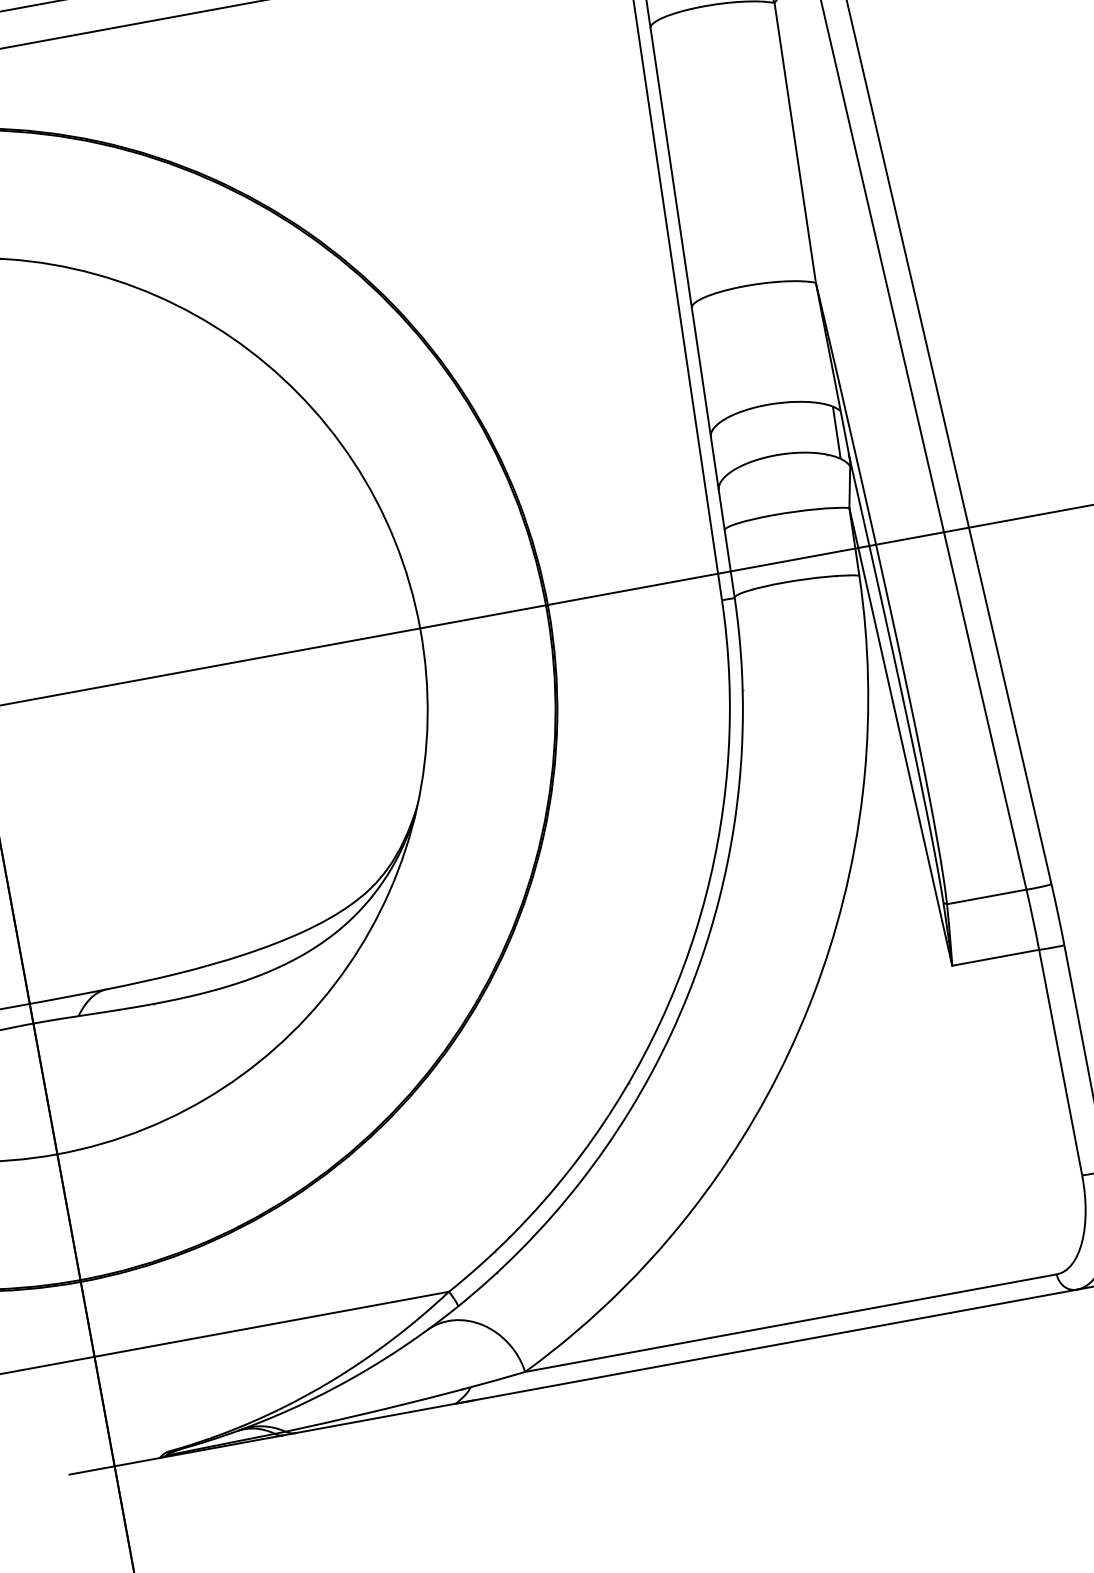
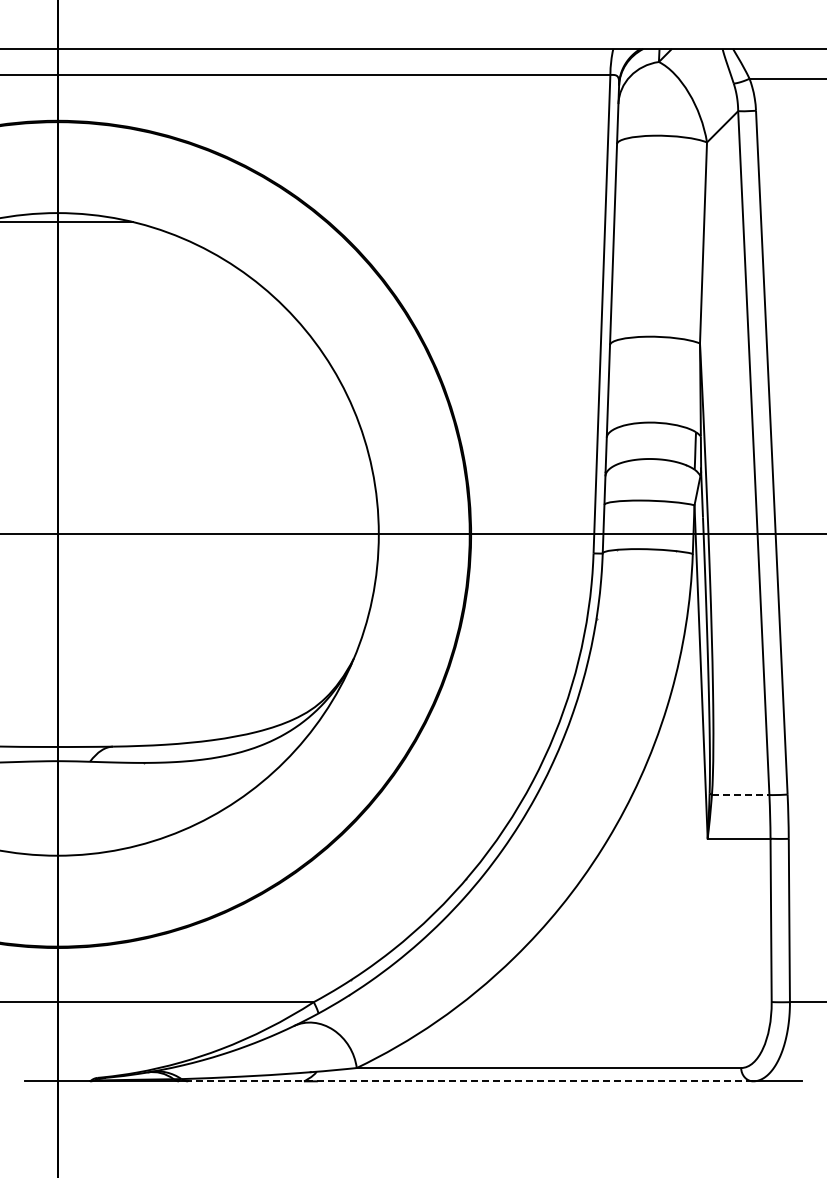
line: (986, 897) -> (740, 795), solid -> dashed
line: (685, 1361) -> (470, 1081), solid -> dashed

